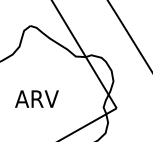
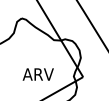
text: (35, 99) -> (37, 74), moved

